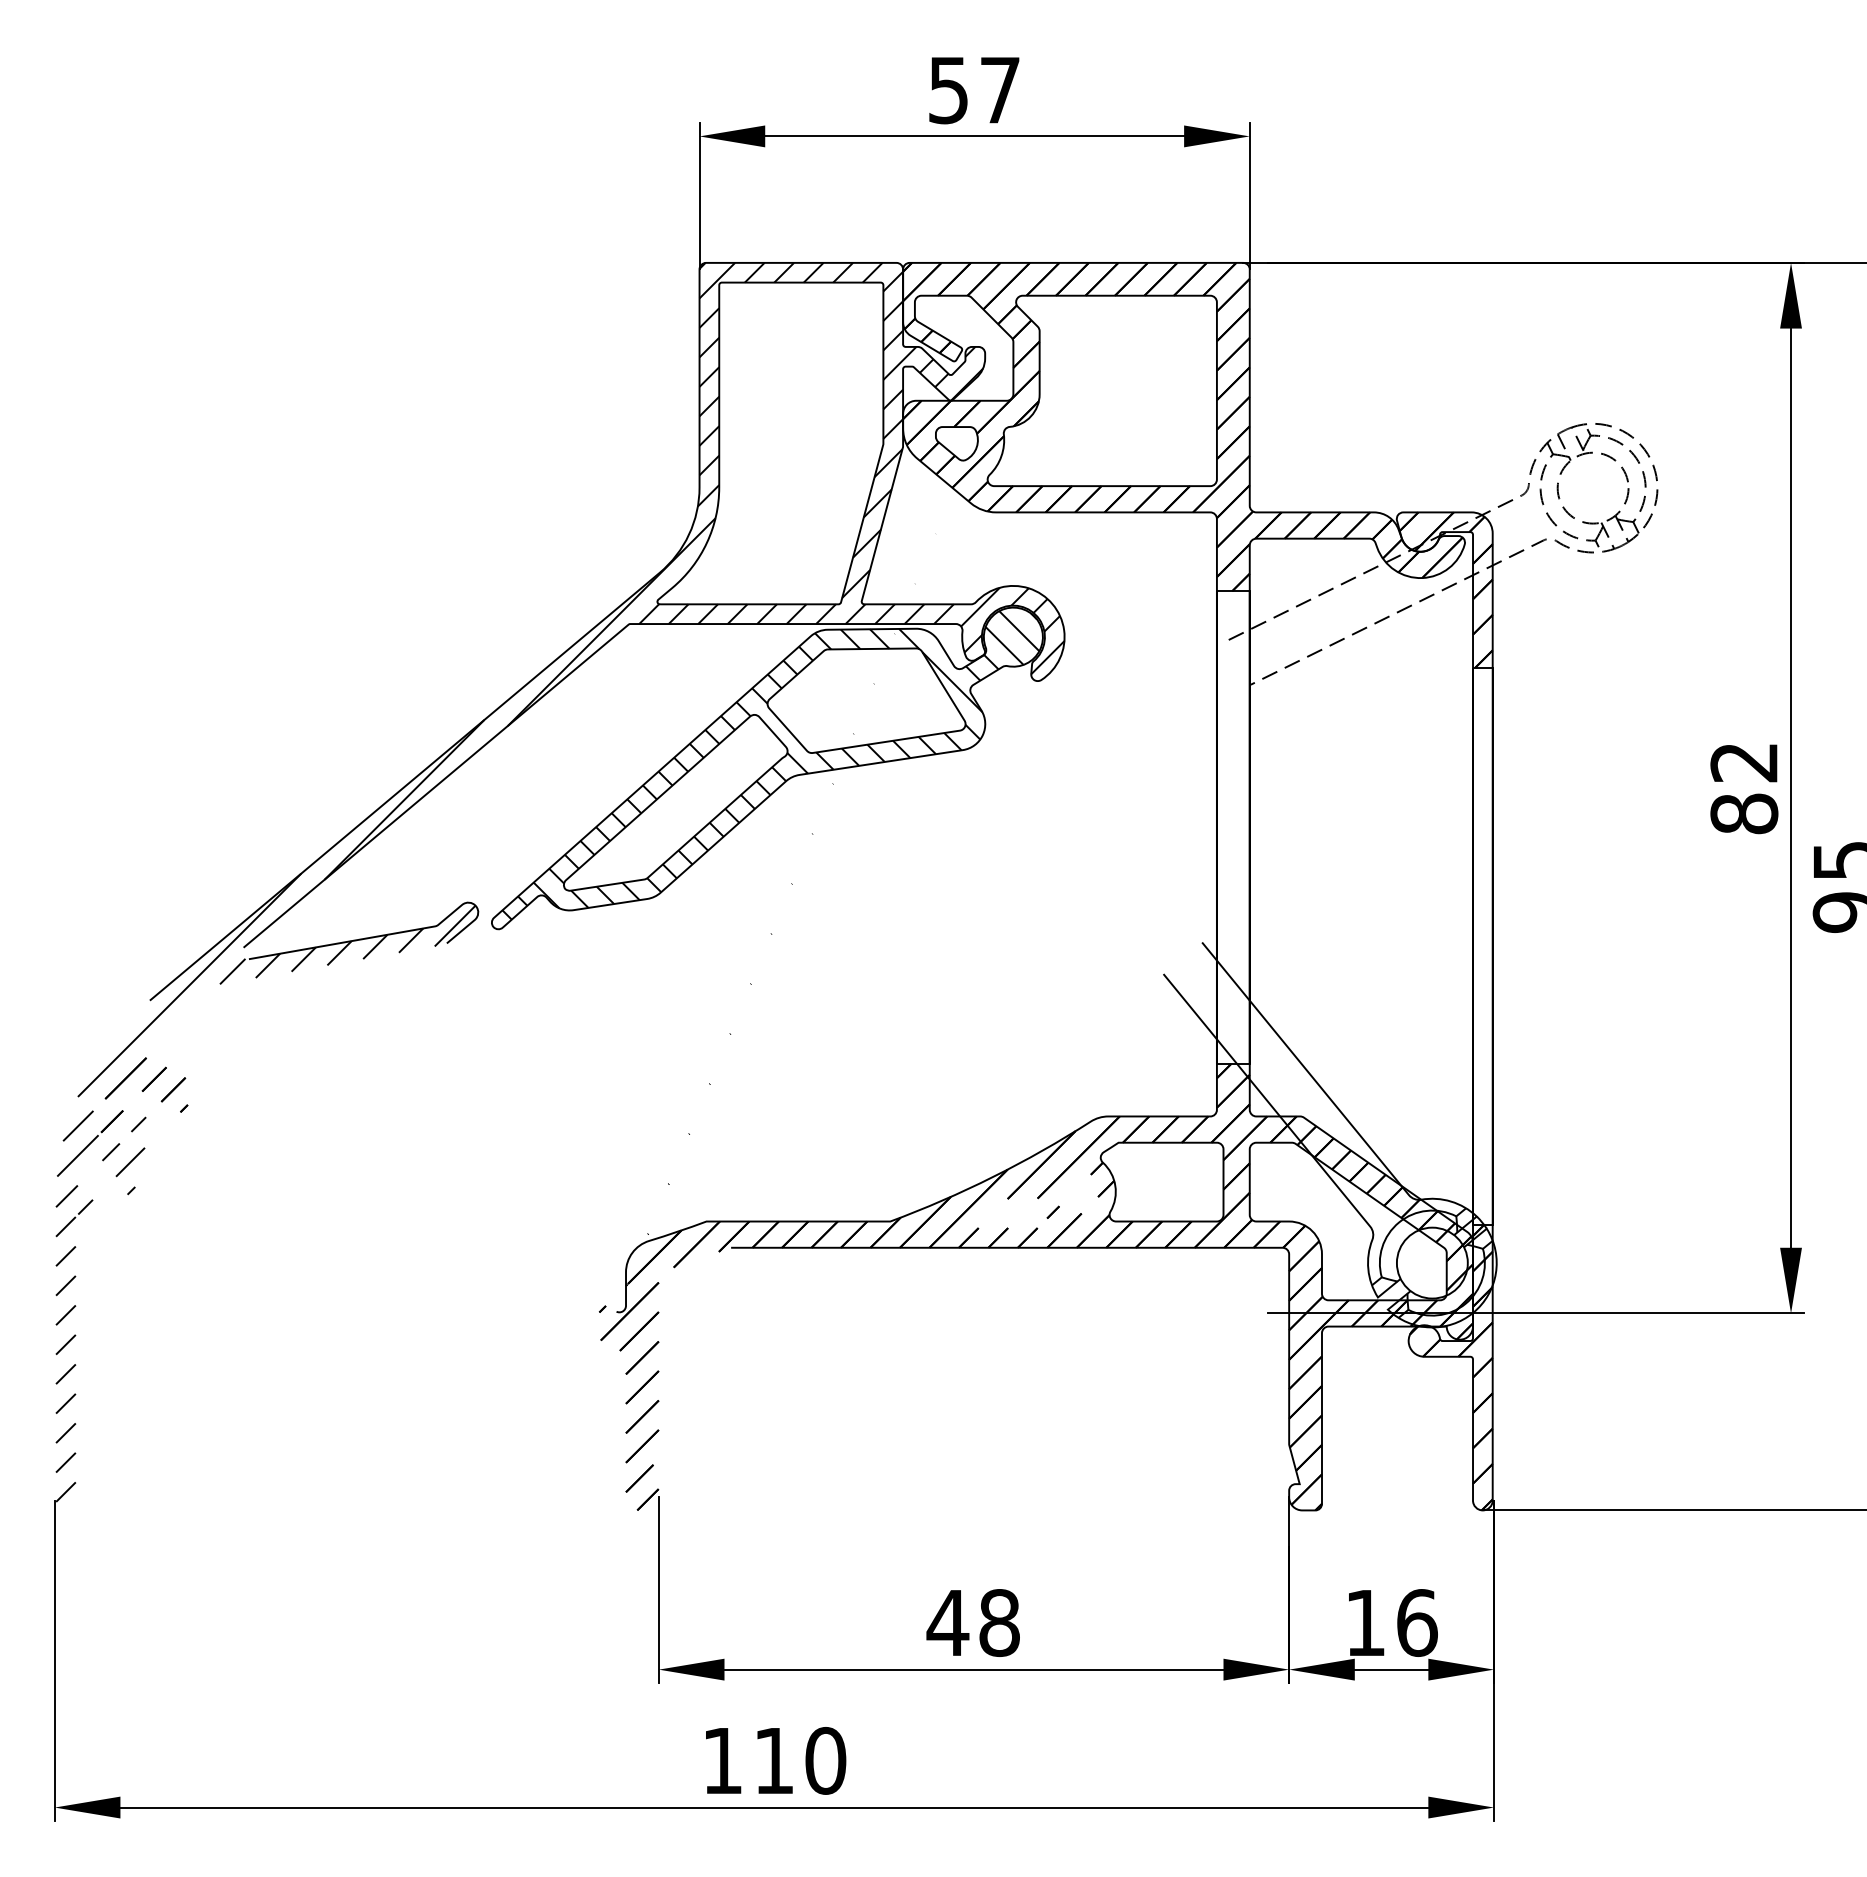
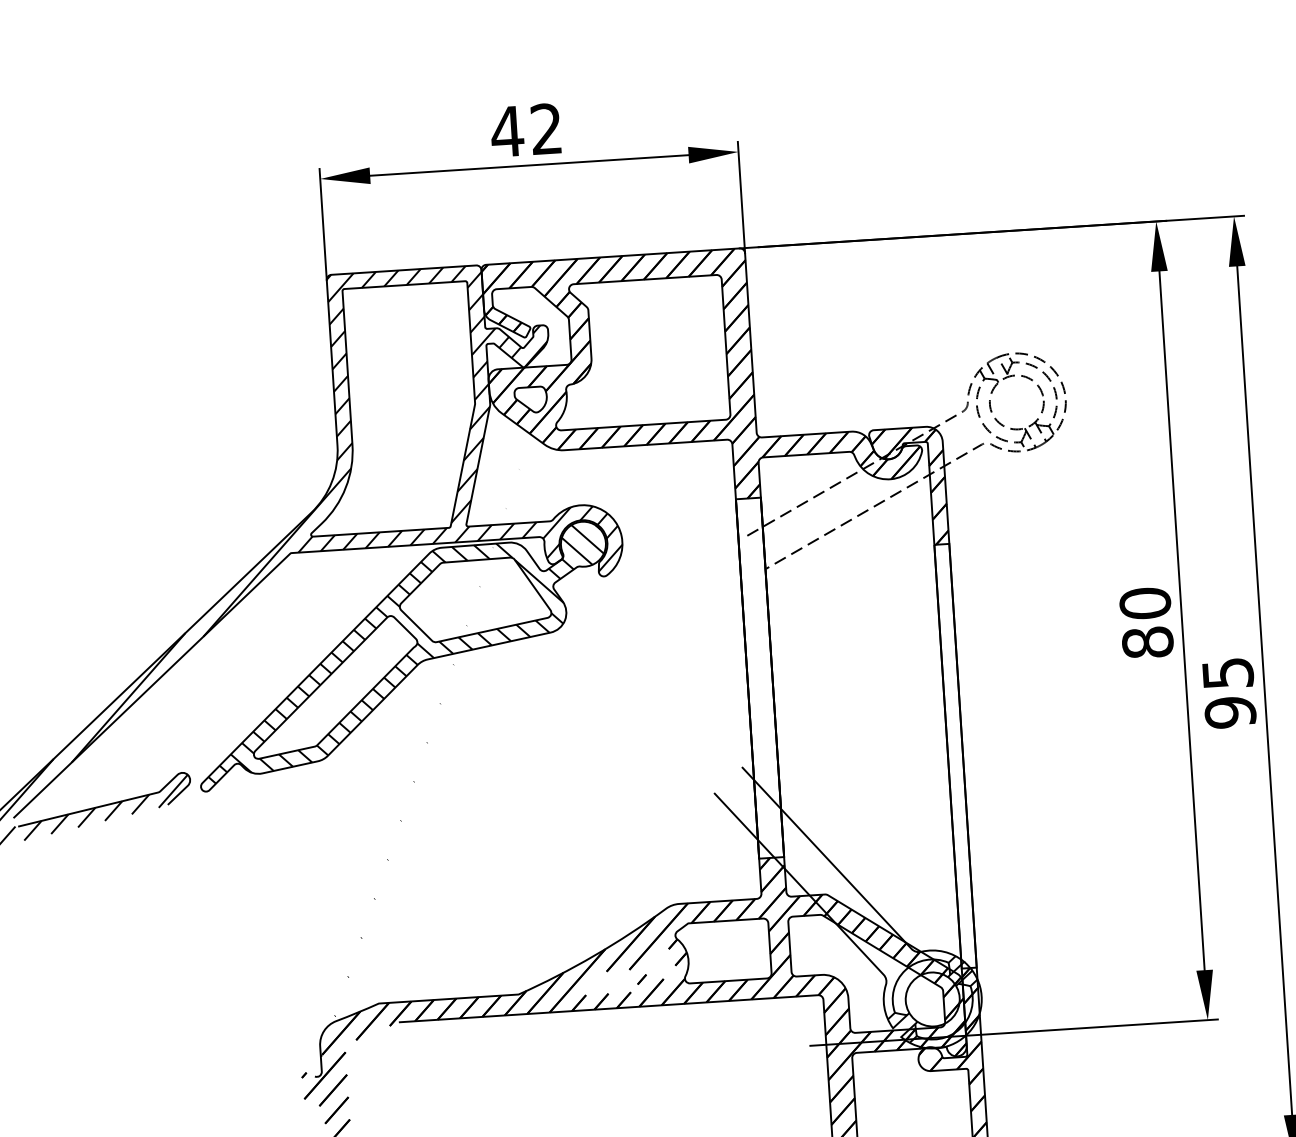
text: (973, 90) -> (526, 130), 57 -> 42
text: (1744, 762) -> (1145, 603), 82 -> 80

